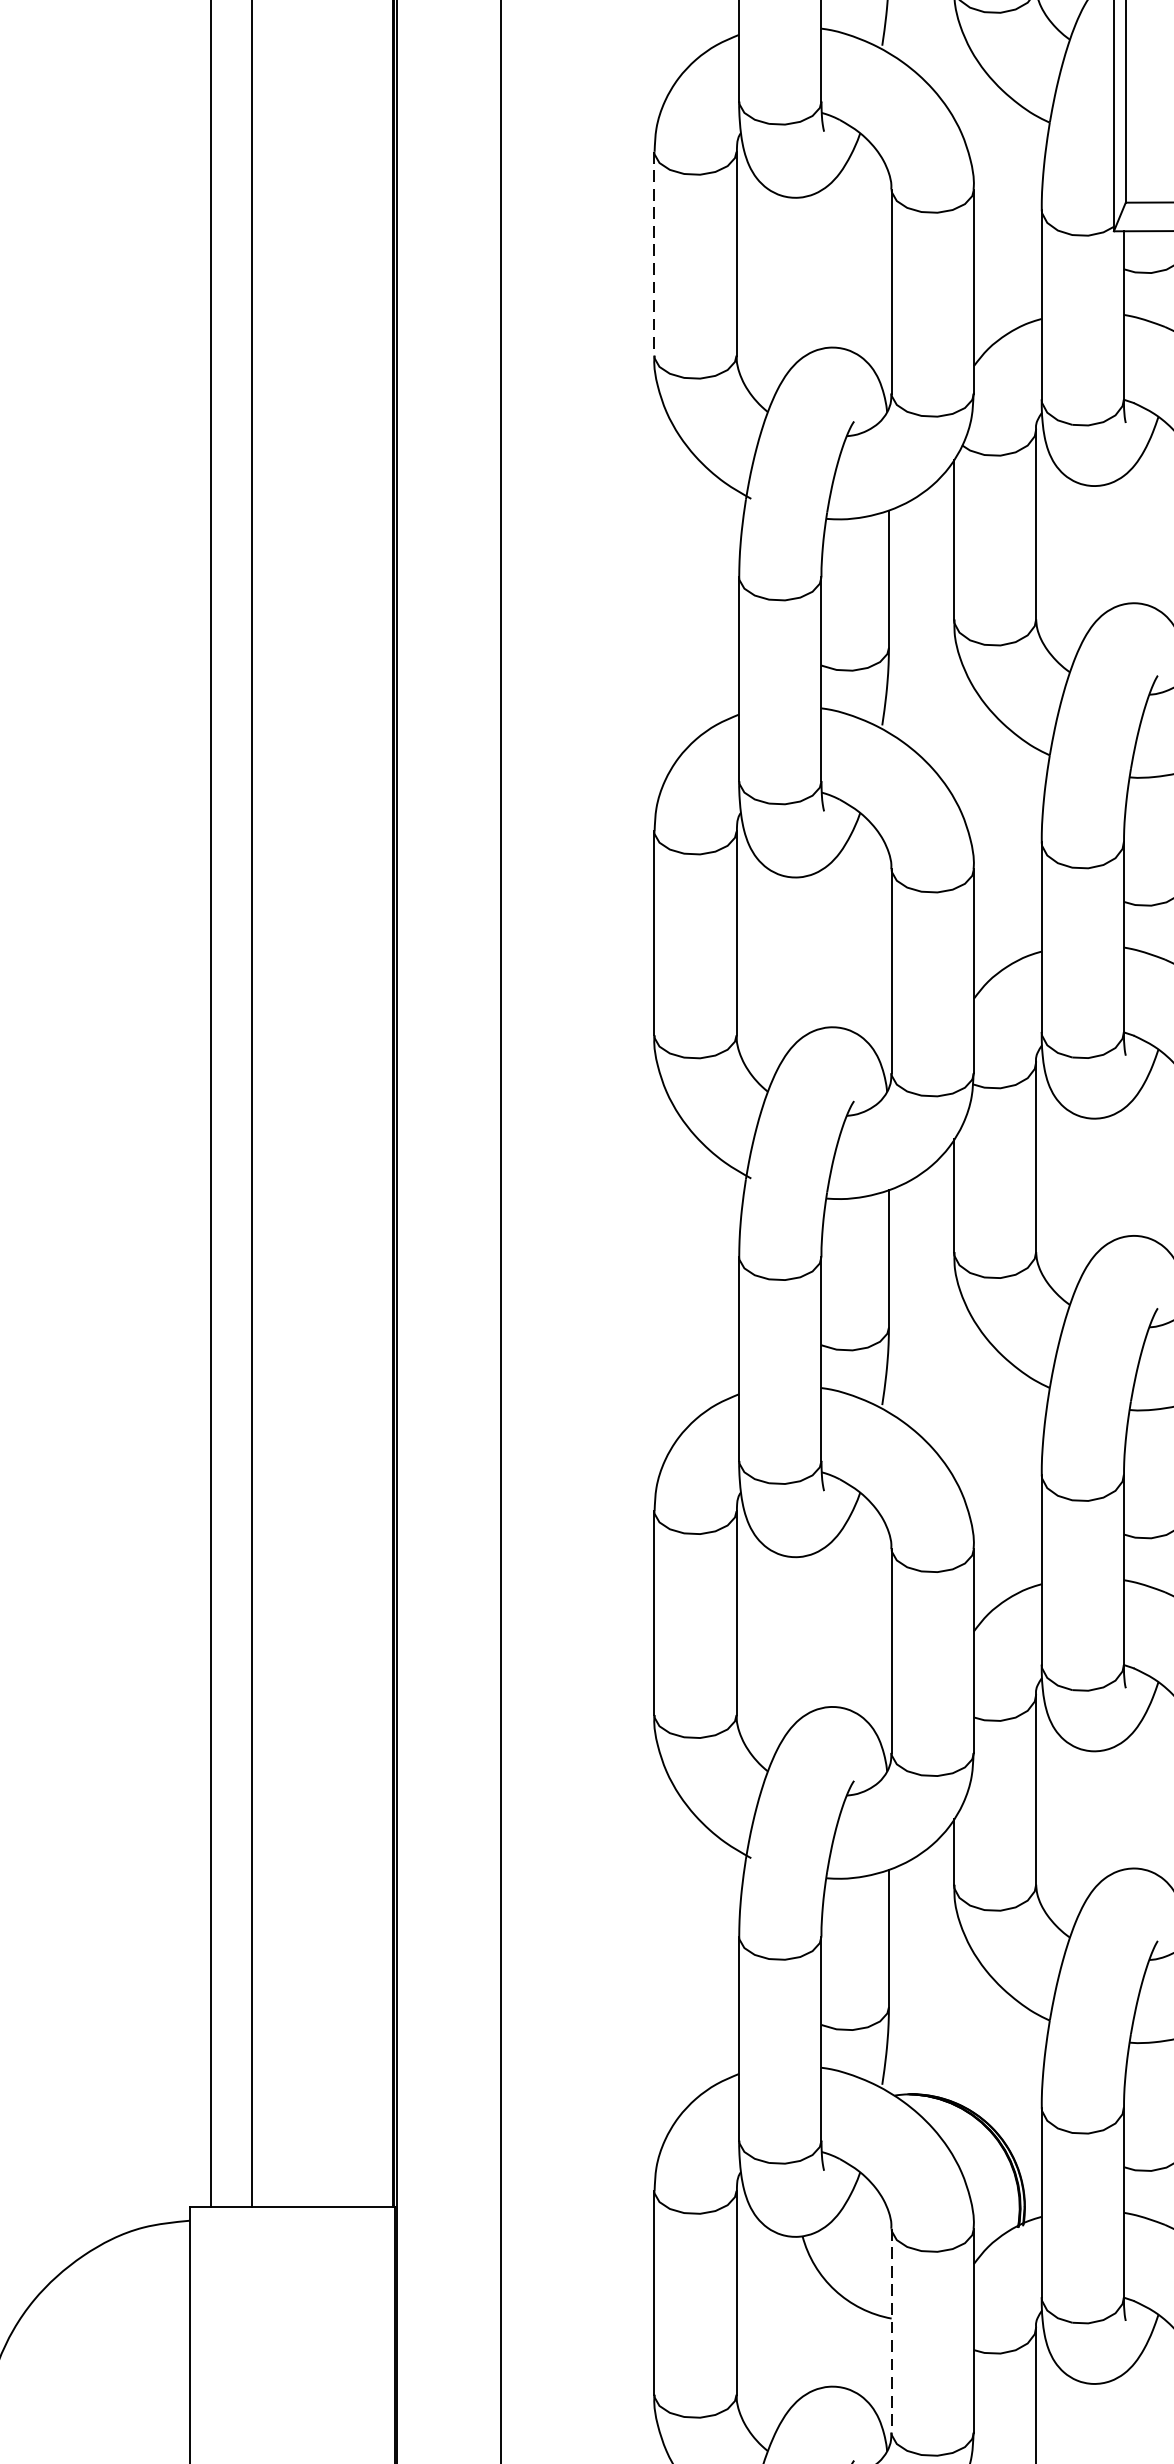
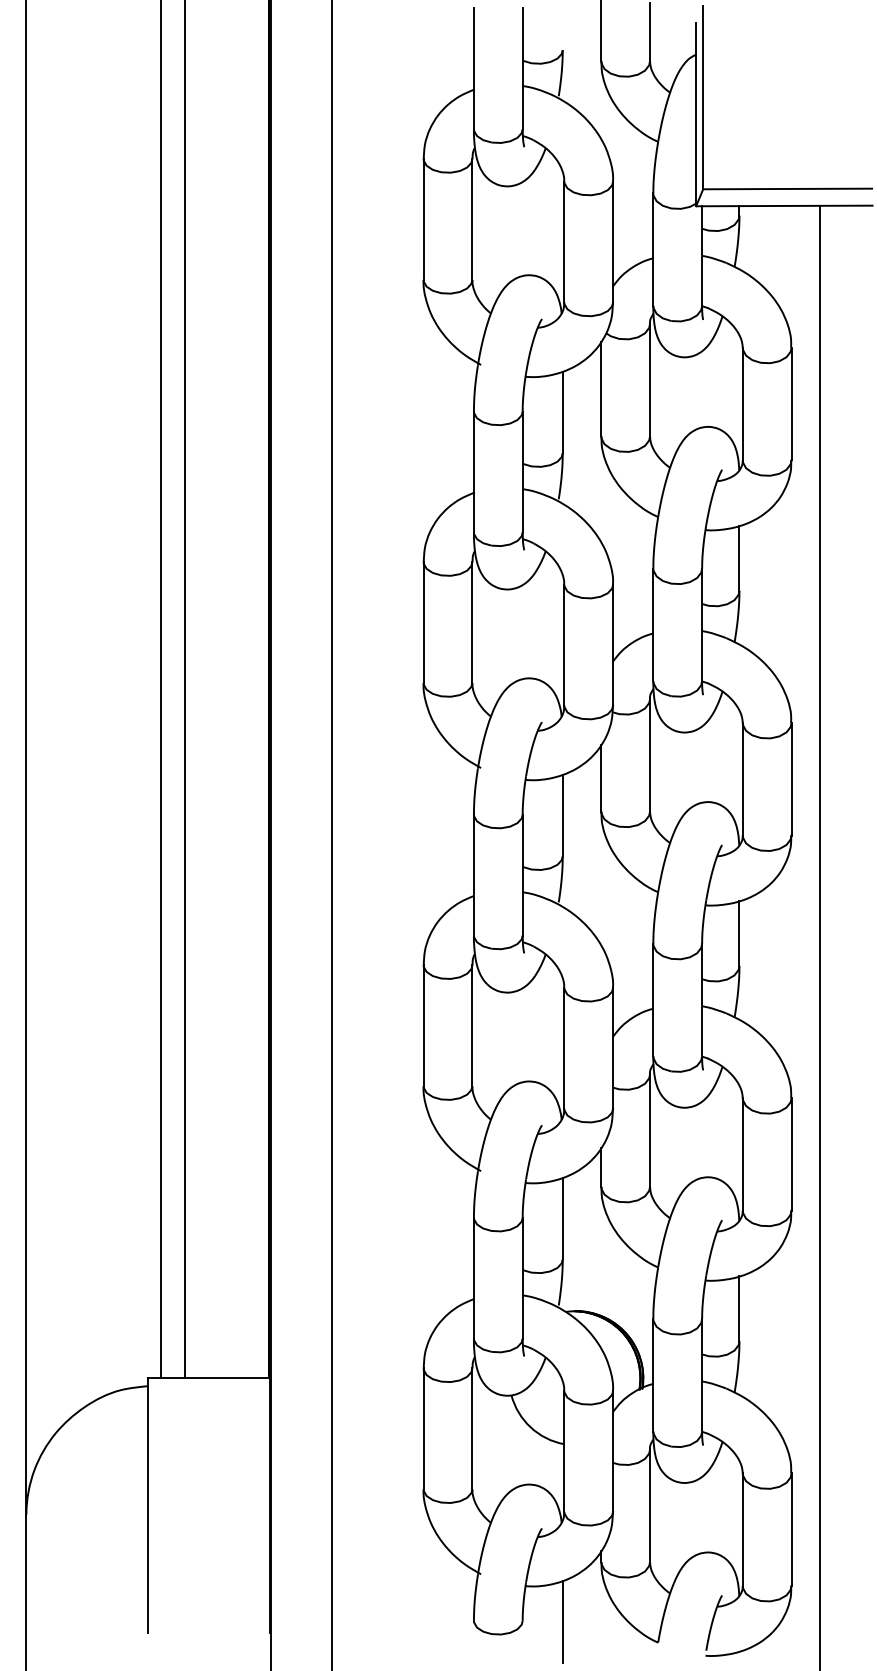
line: (654, 255) -> (423, 220), dashed -> solid
line: (891, 2330) -> (564, 1451), dashed -> solid

